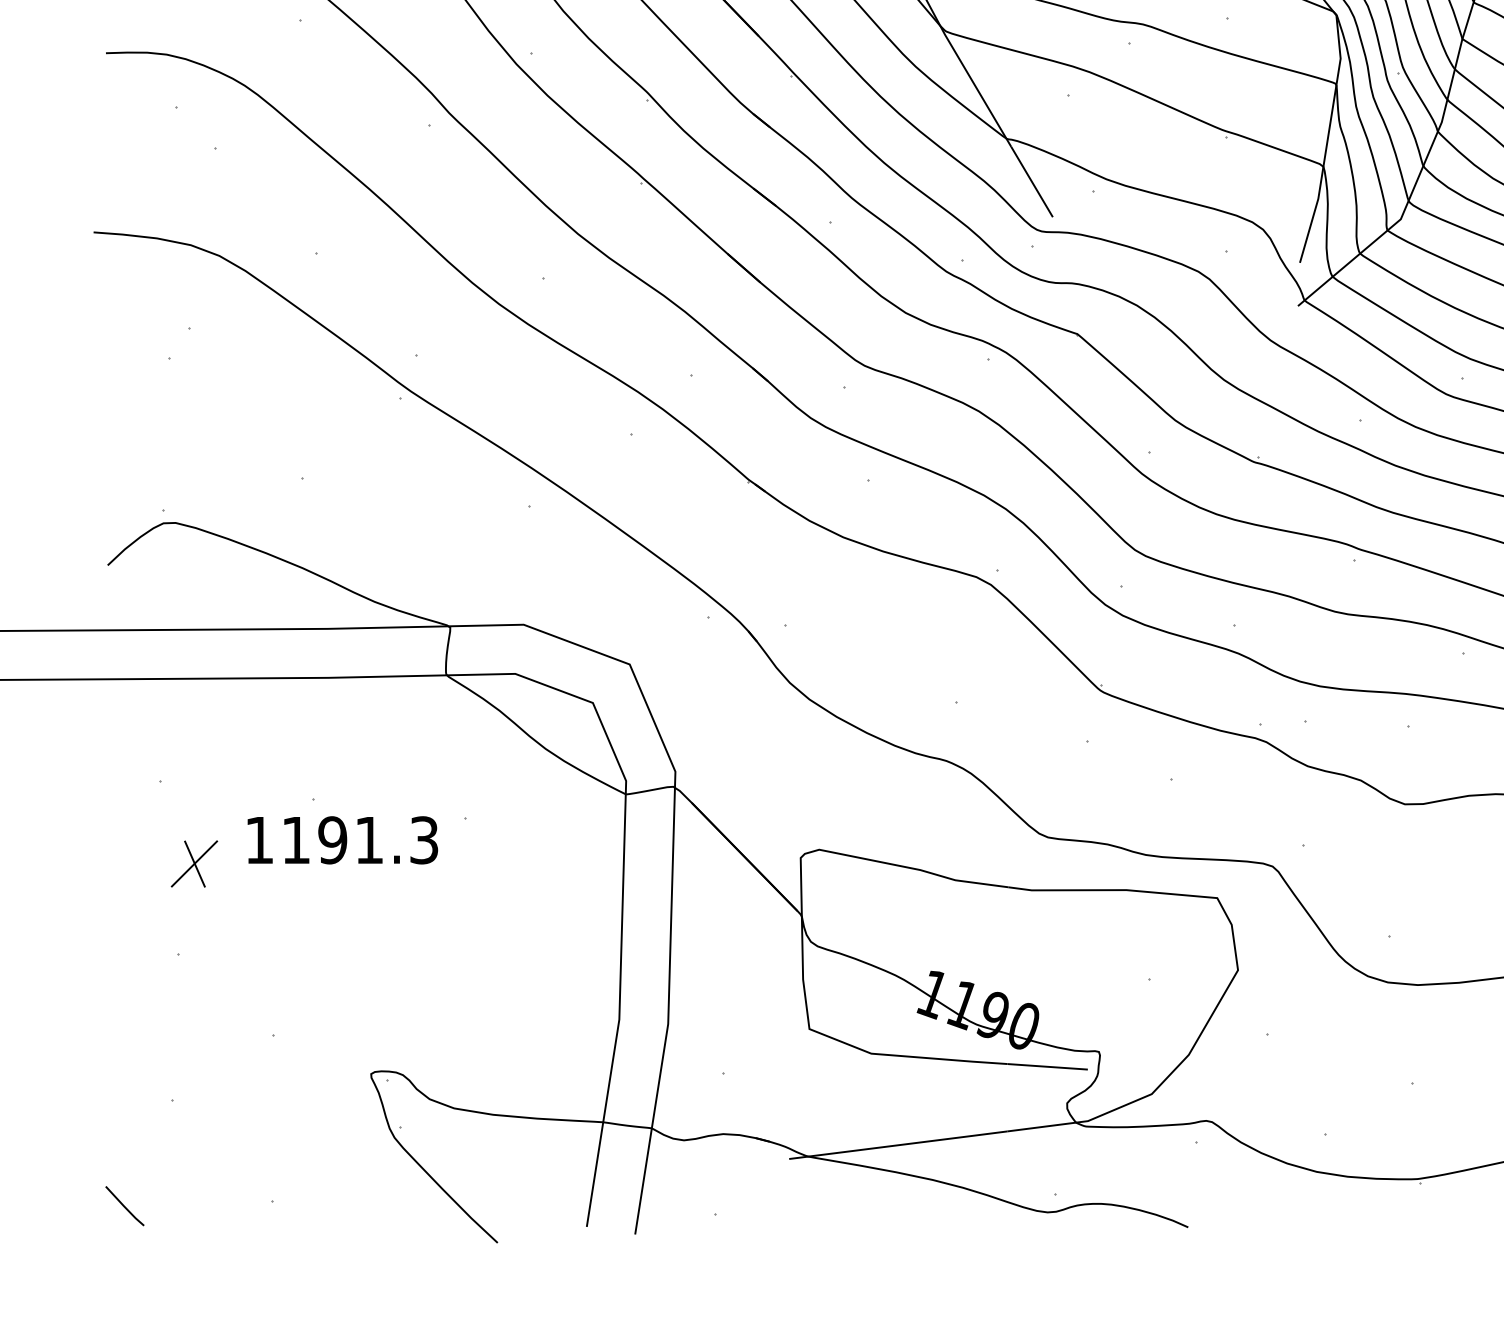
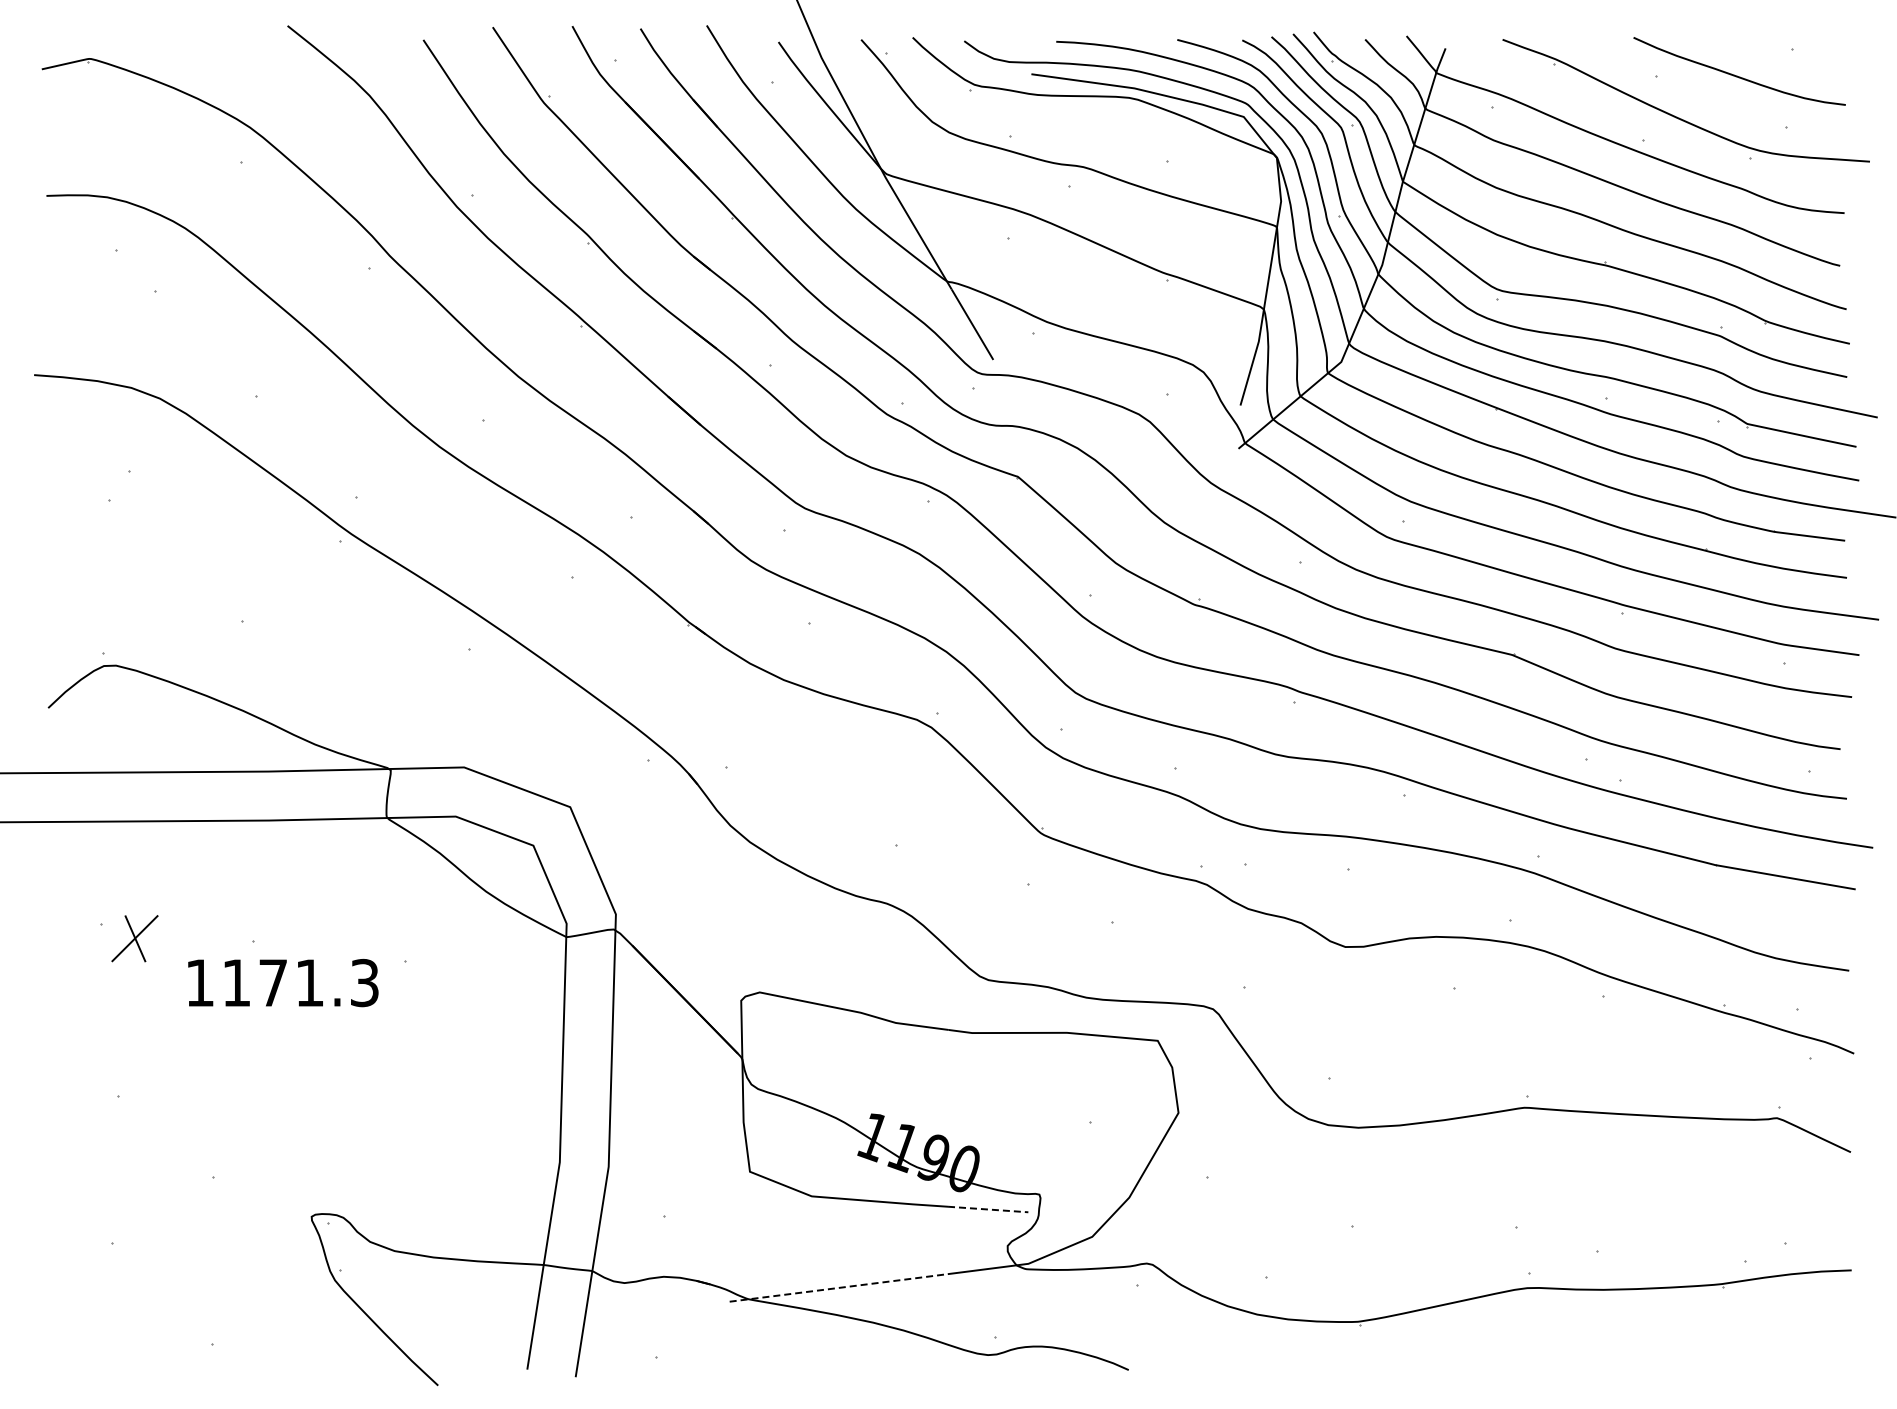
text: (332, 839) -> (272, 982), 1191.3 -> 1171.3
part: (194, 863) -> (134, 938), moved
line: (1048, 1066) -> (988, 1209), solid -> dashed
line: (899, 1144) -> (839, 1287), solid -> dashed
line: (125, 1205) -> (65, 1348), removed

